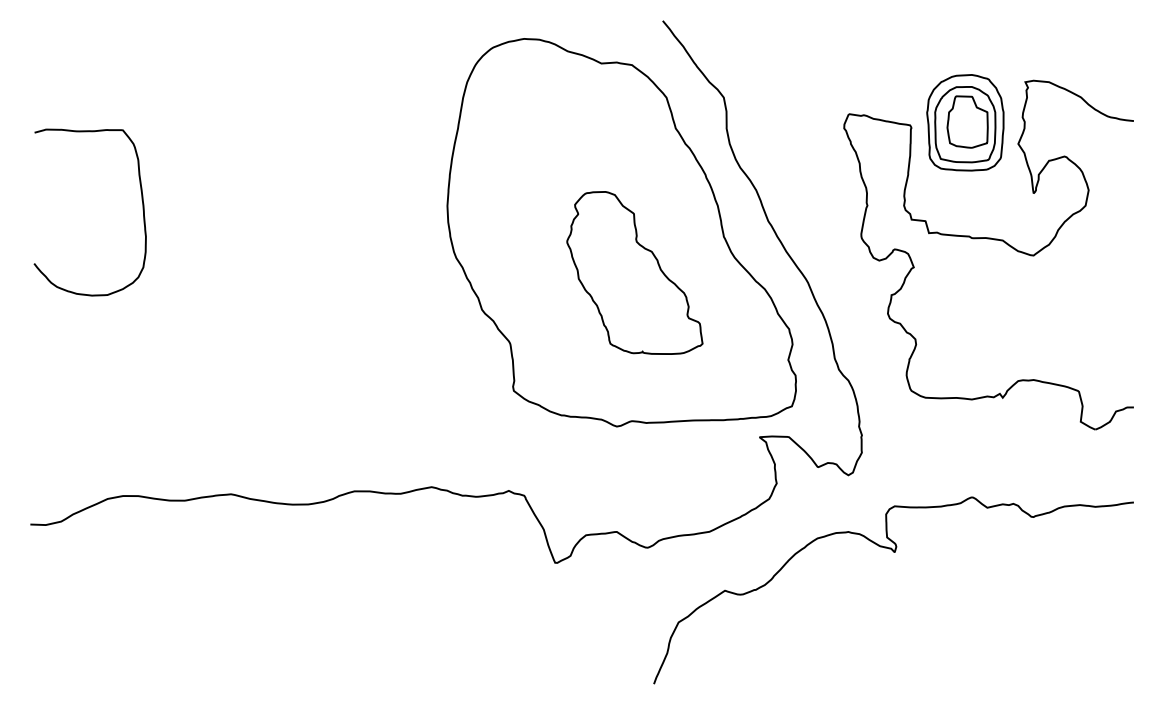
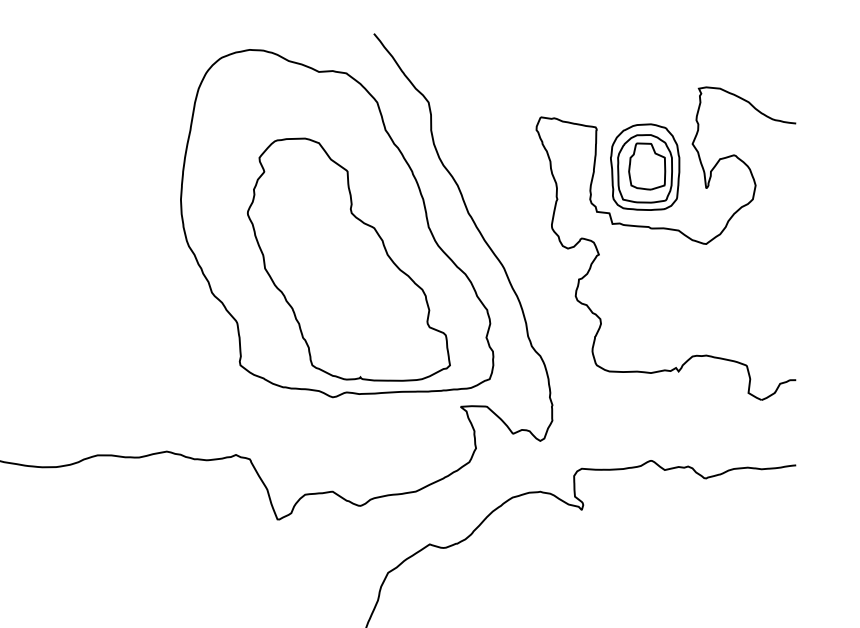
part: (965, 122) -> (645, 166), moved
part: (634, 272) -> (348, 259), size x1.67

